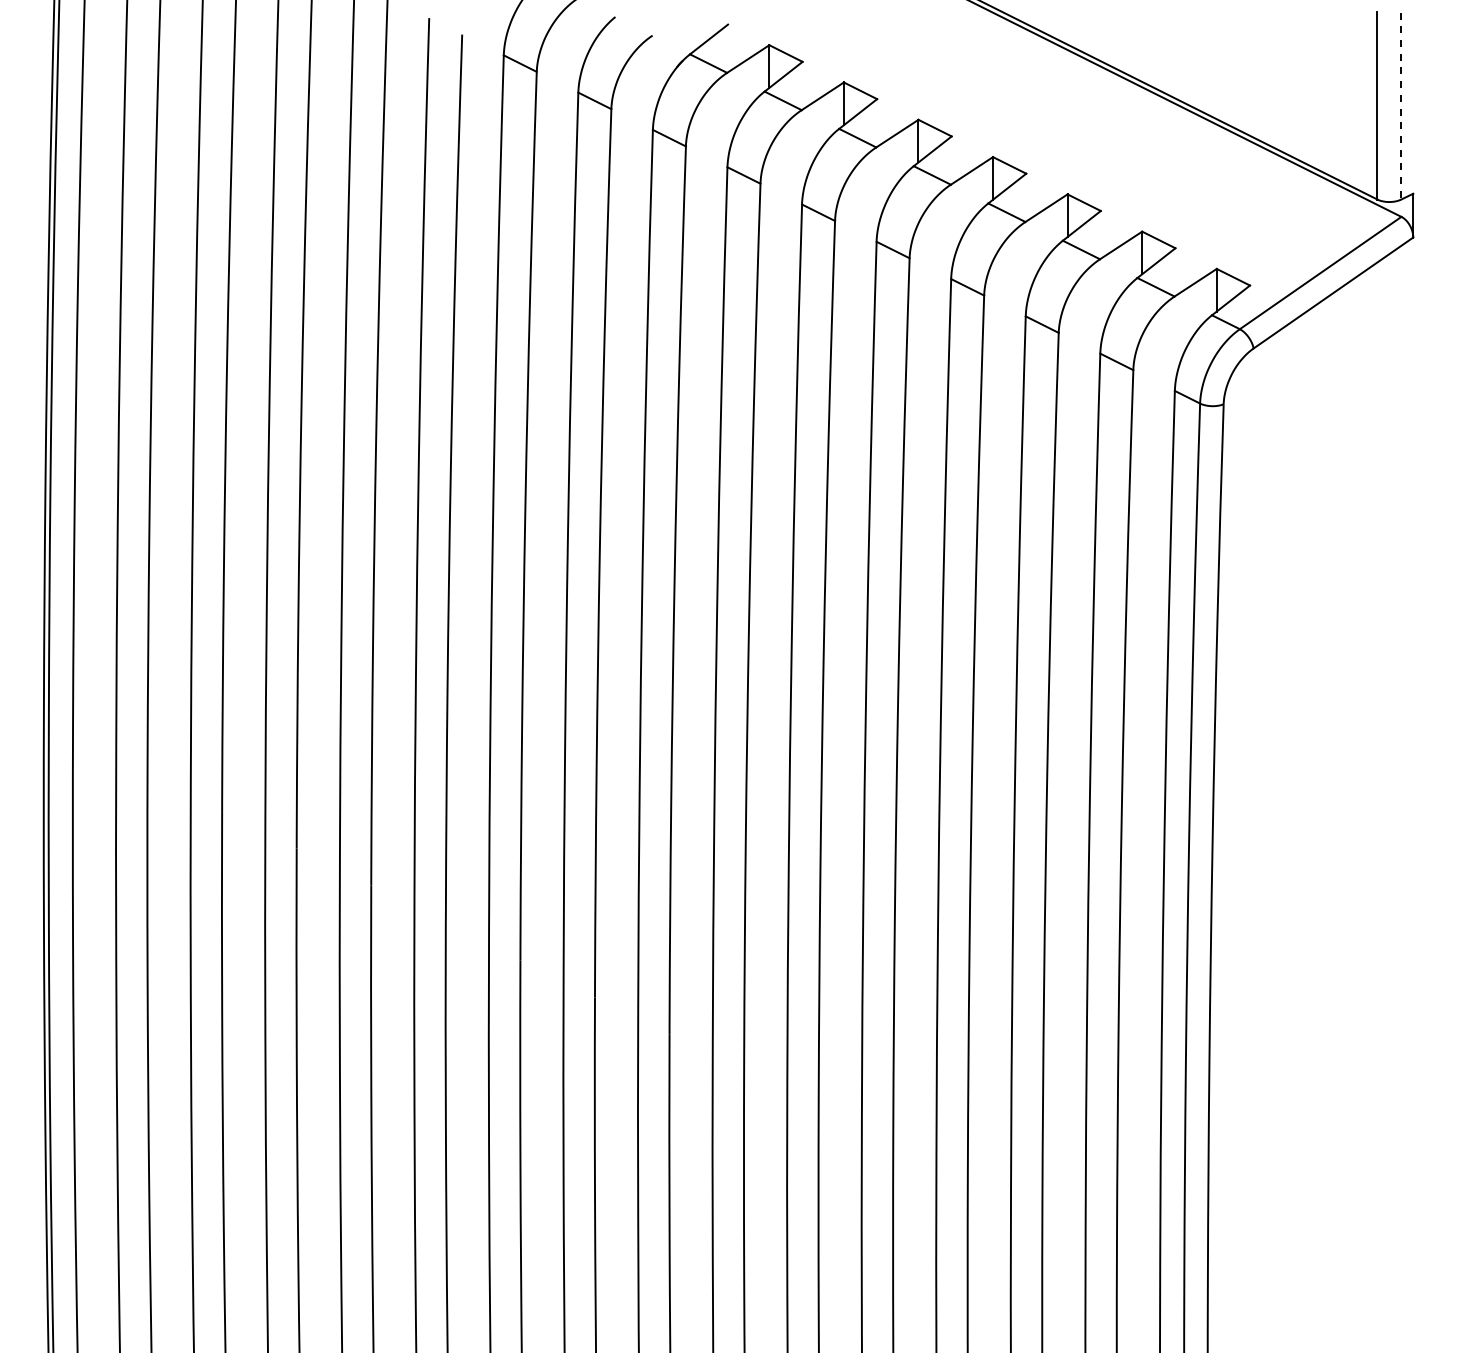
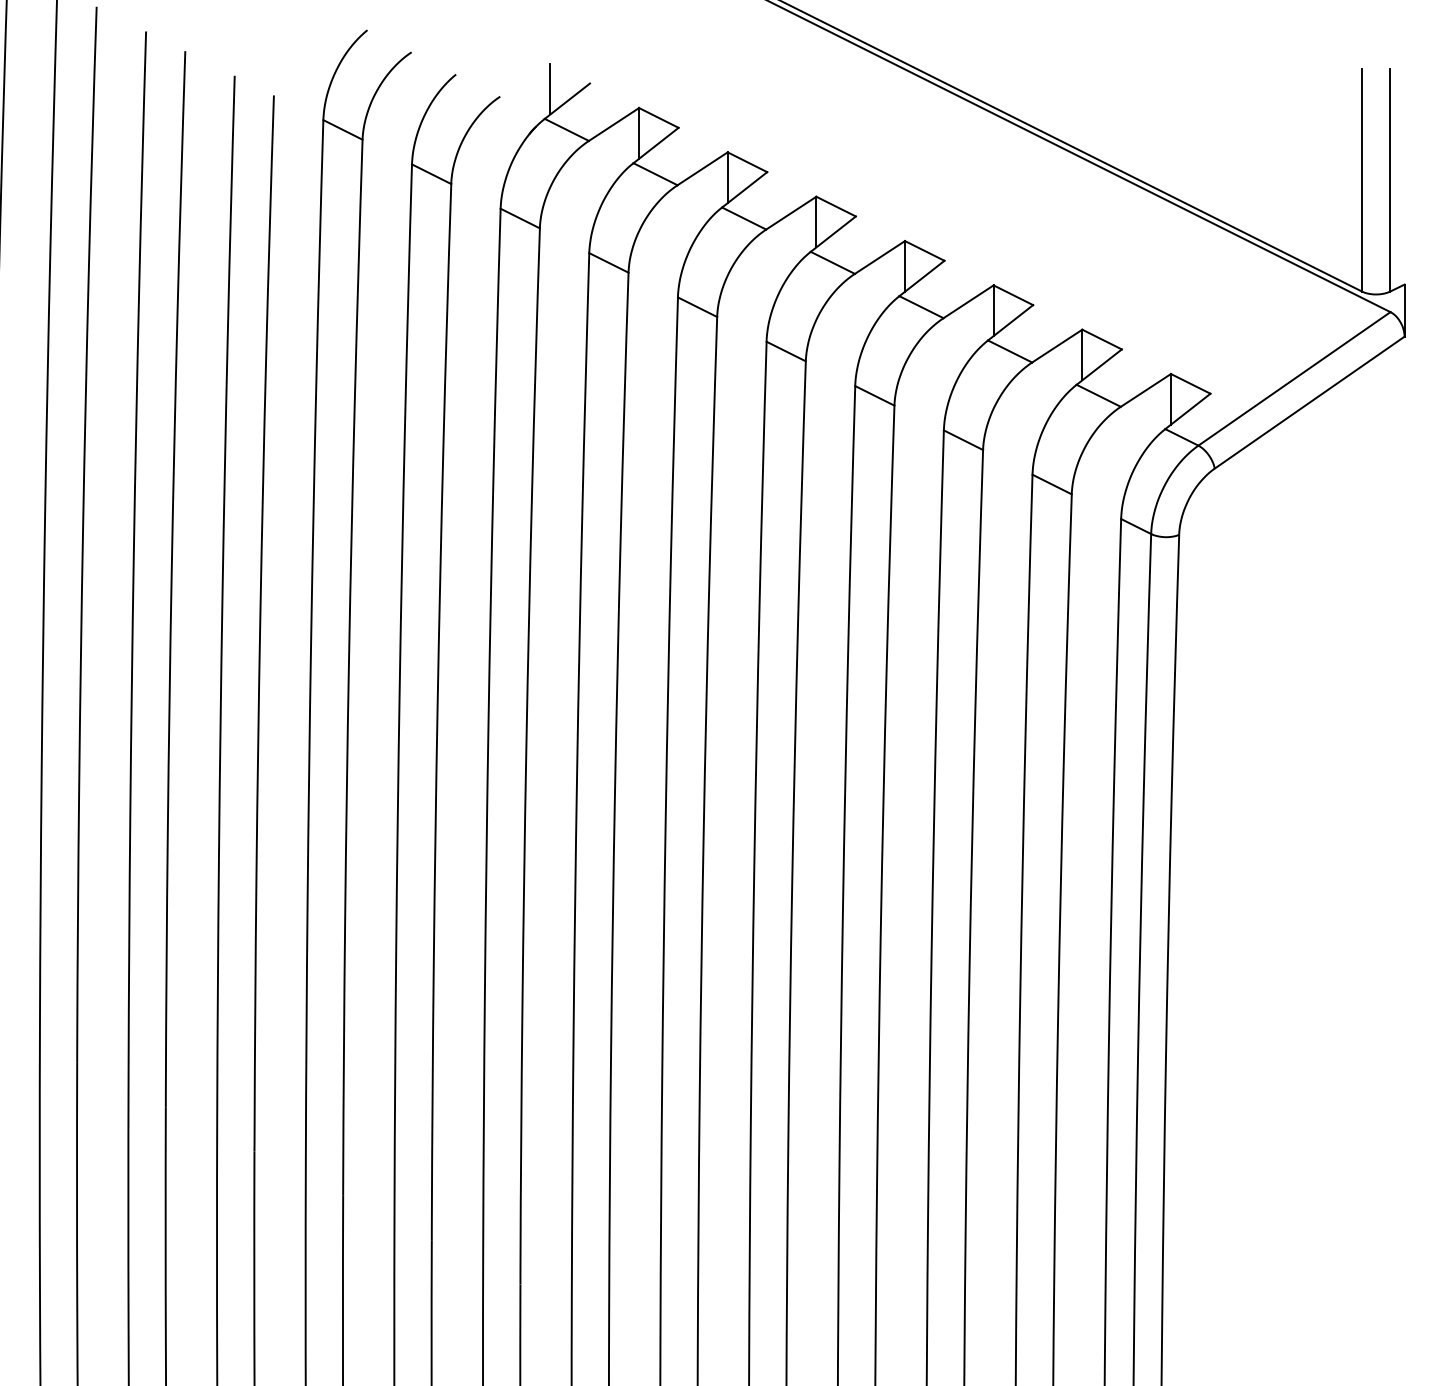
line: (694, 28) -> (550, 88), added
line: (1401, 106) -> (1390, 180), dashed -> solid

